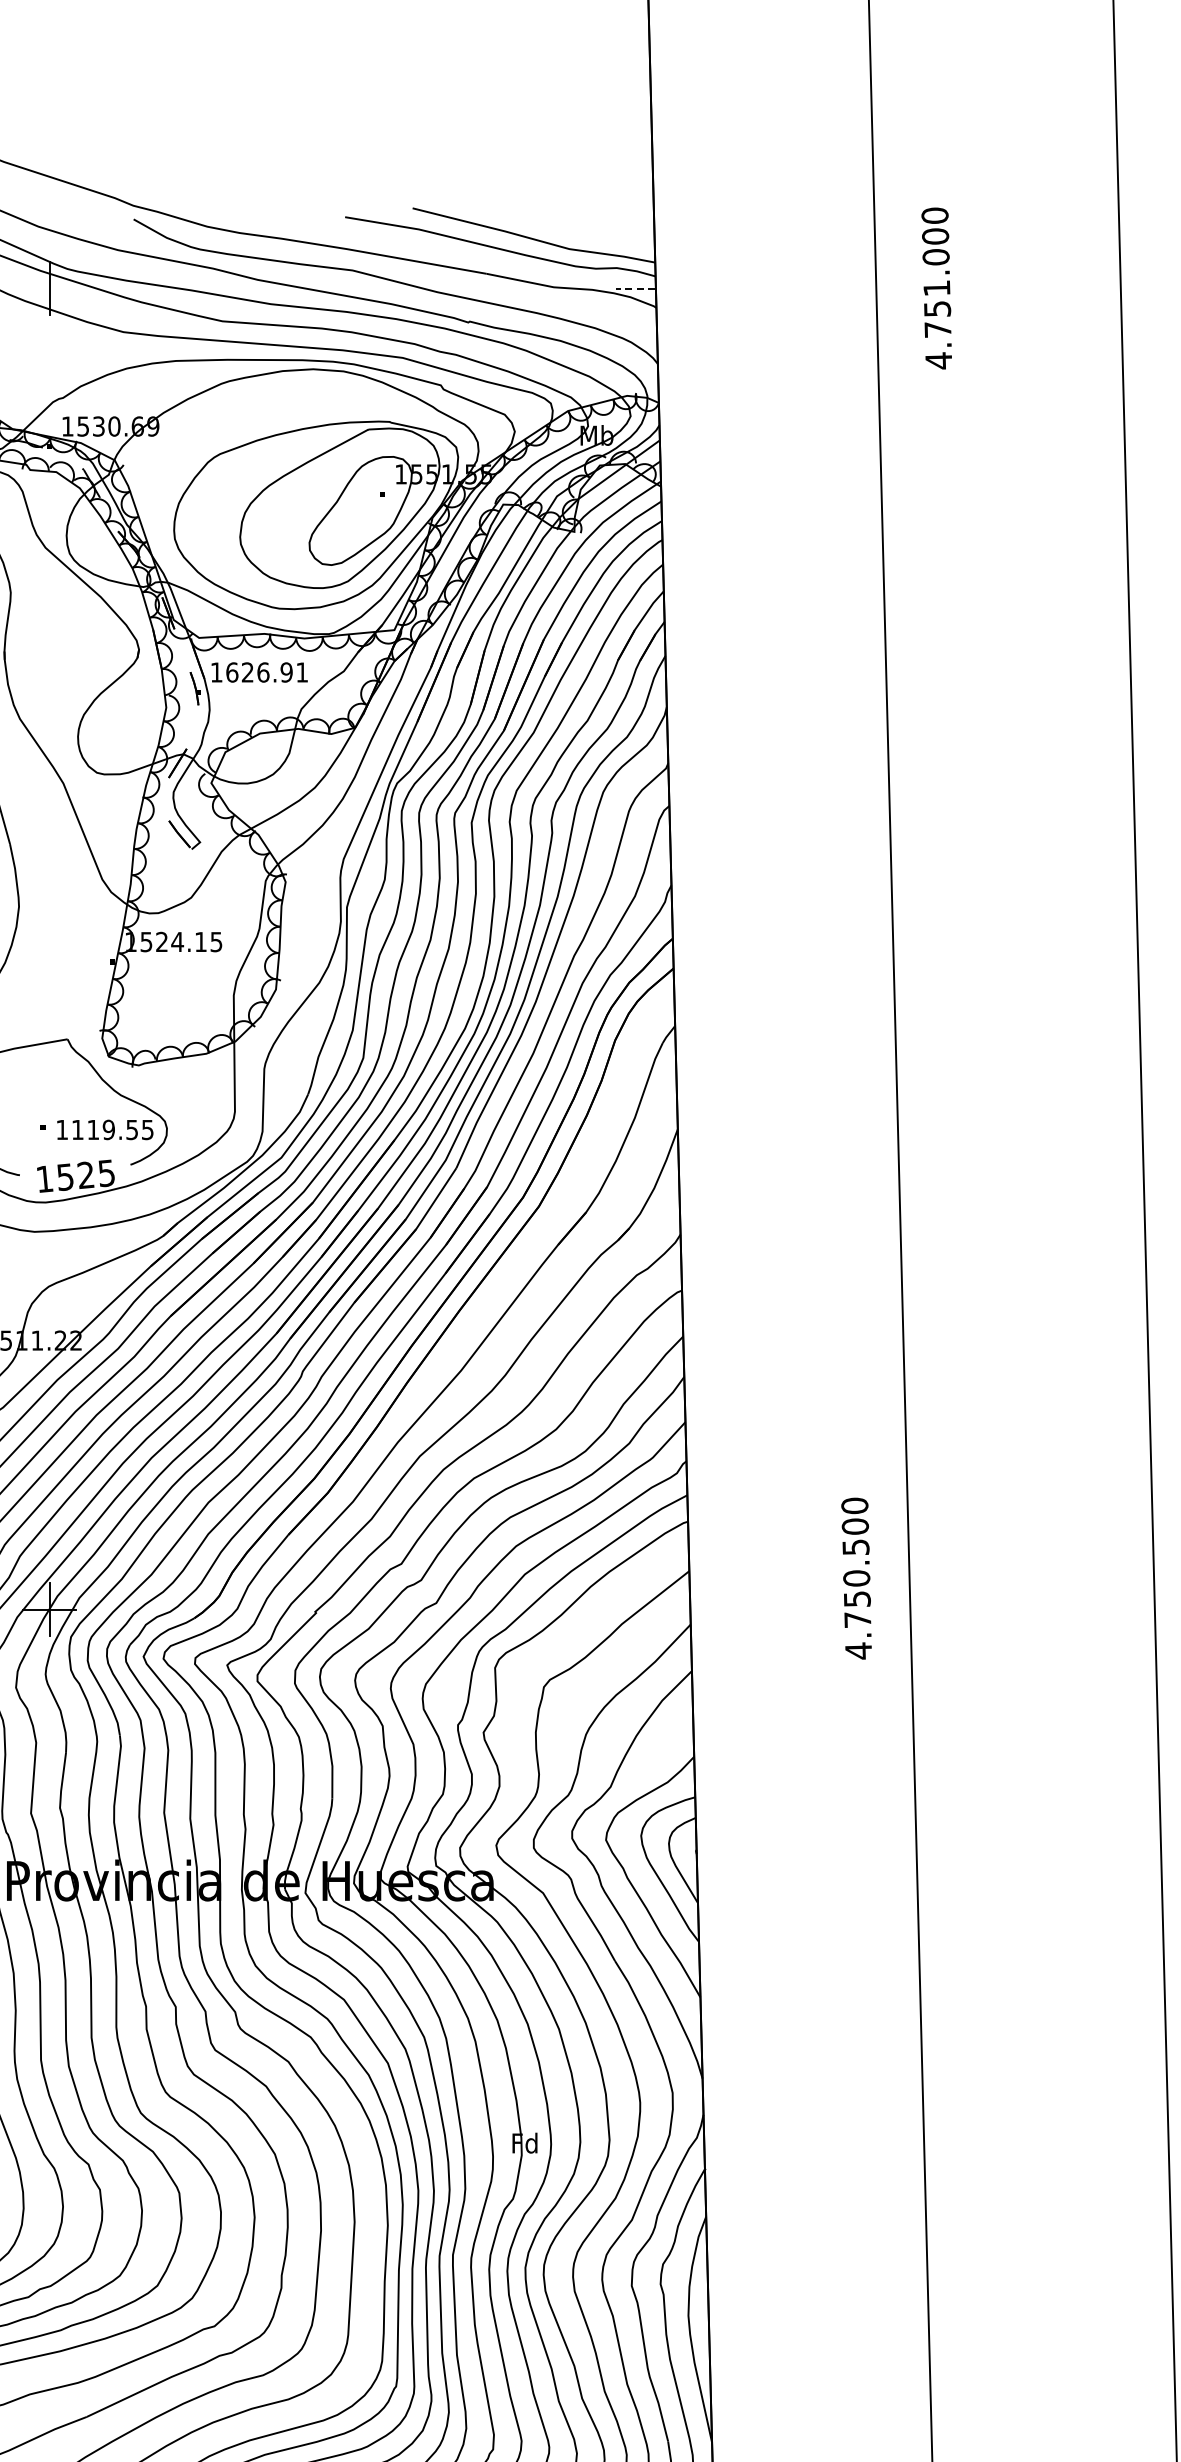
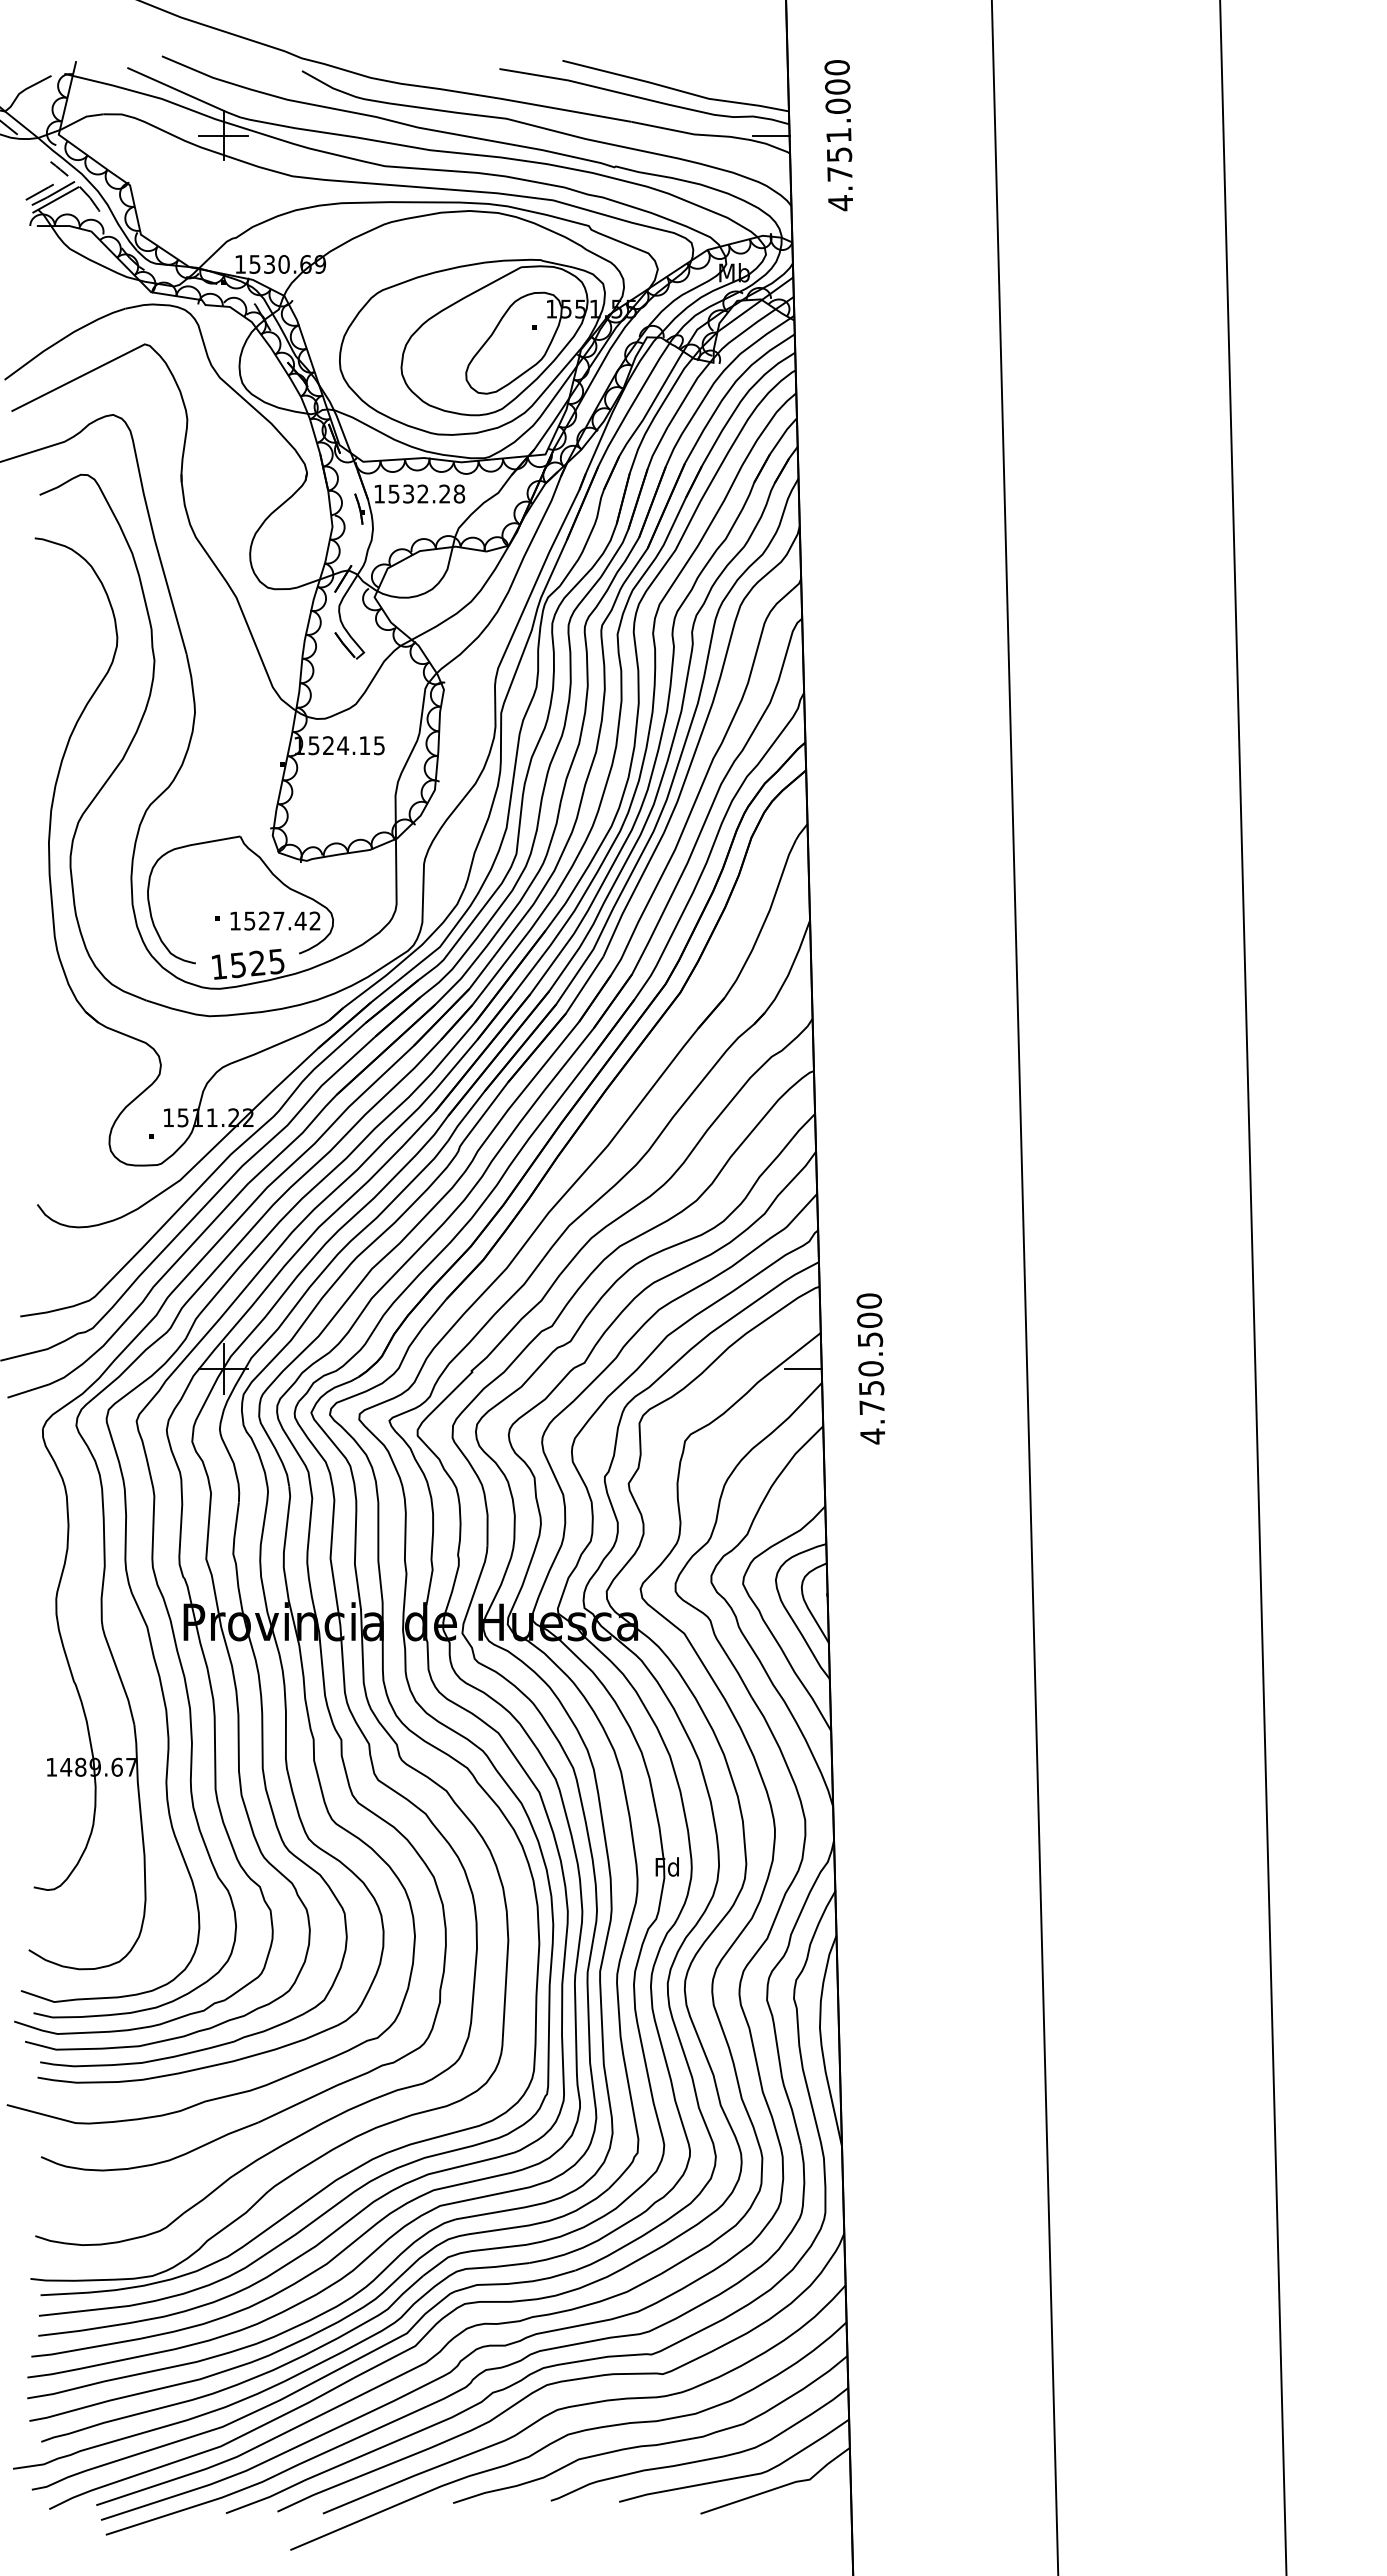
line: (49, 288) -> (223, 135), added
line: (636, 288) -> (771, 135), dashed -> solid
text: (936, 288) -> (838, 135), moved
text: (266, 671) -> (426, 493), 1626.91 -> 1532.28
text: (112, 1129) -> (282, 920), 1119.55 -> 1527.42
text: (856, 1578) -> (870, 1368), moved
line: (669, 1610) -> (802, 1369), added

